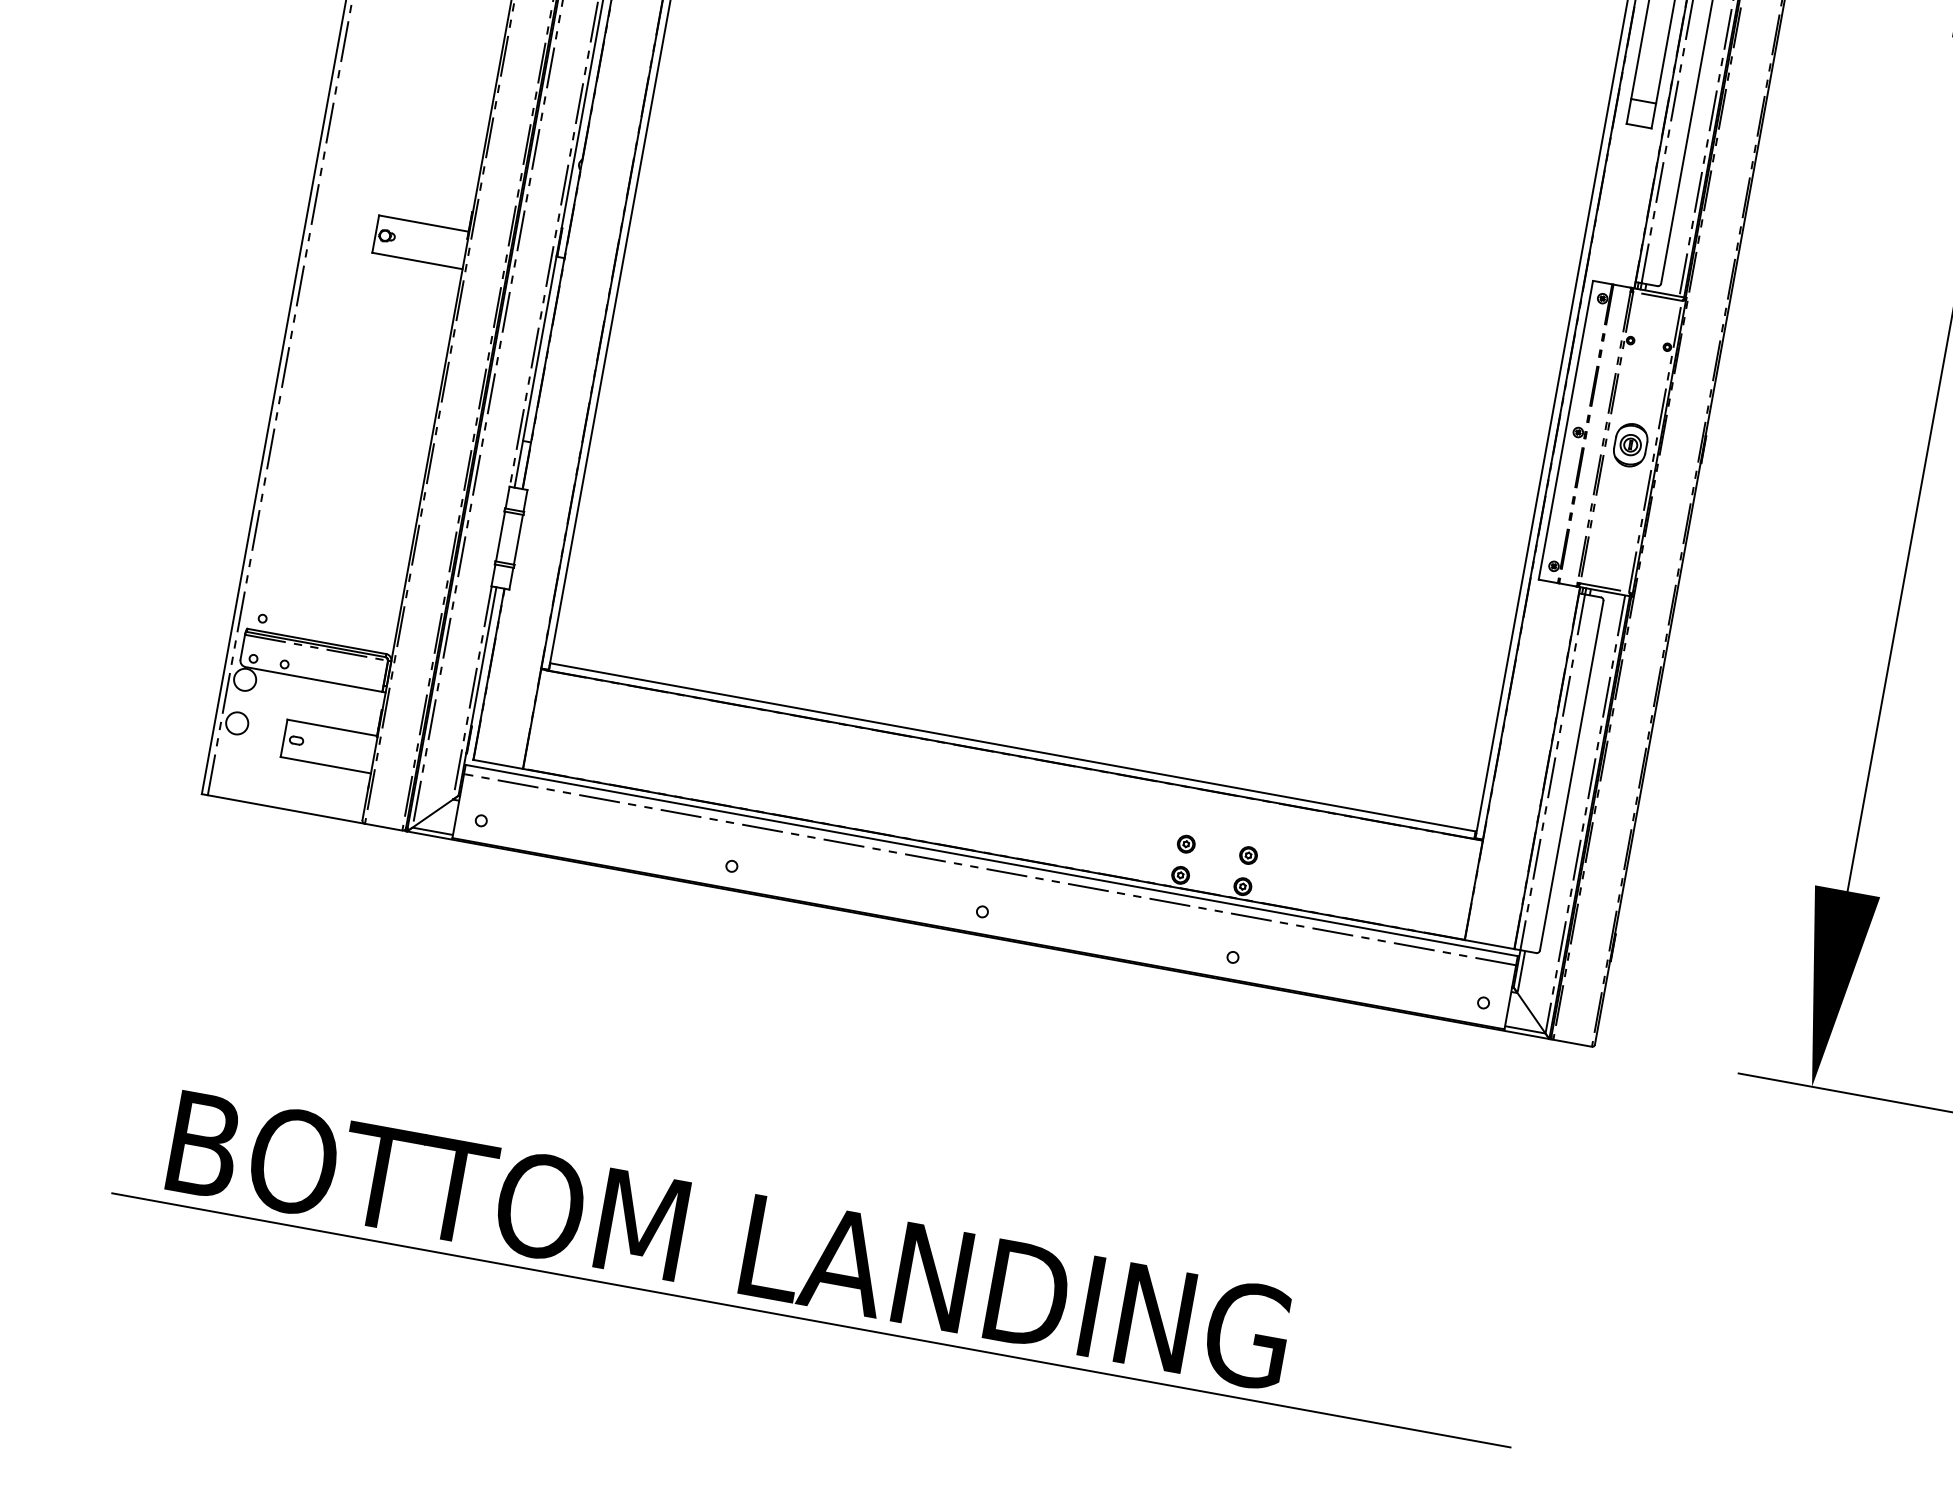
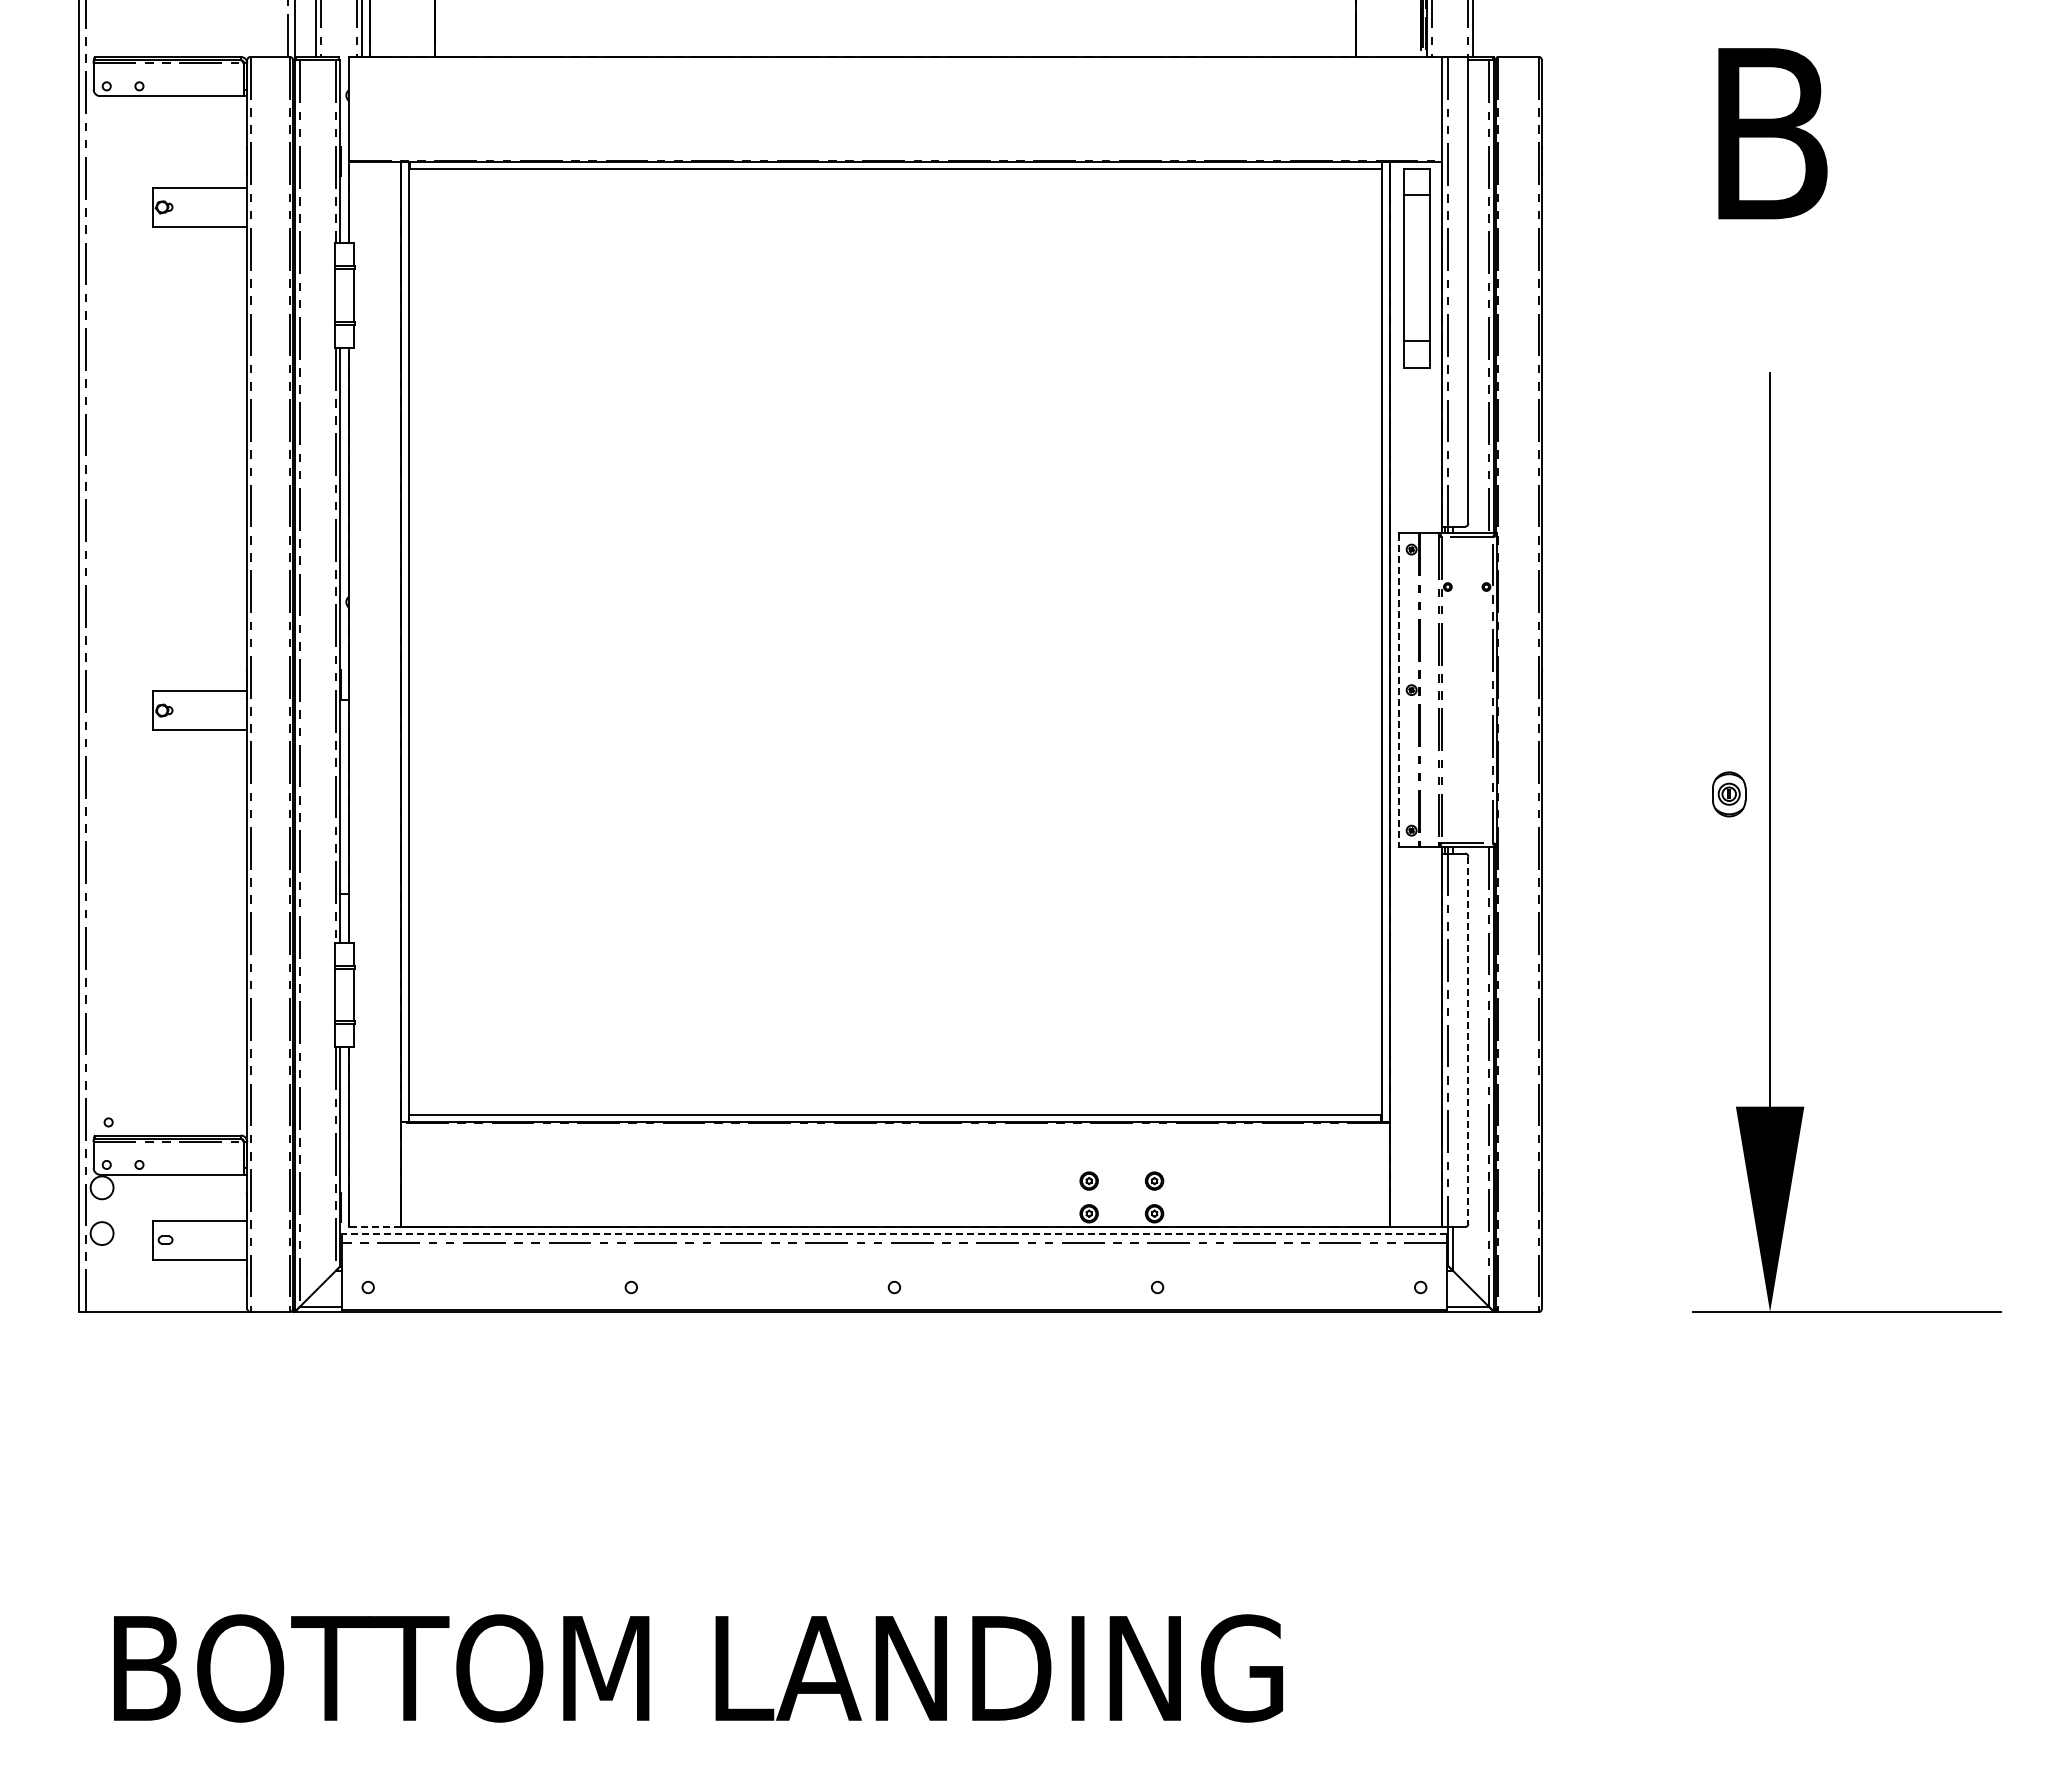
line: (1565, 430) -> (1398, 690), solid -> dashed
part: (1630, 445) -> (1729, 794), moved
line: (498, 764) -> (375, 1227), solid -> dashed
line: (1571, 776) -> (1468, 1040), solid -> dashed
line: (990, 860) -> (893, 1233), solid -> dashed
line: (810, 1320) -> (795, 1734), removed

